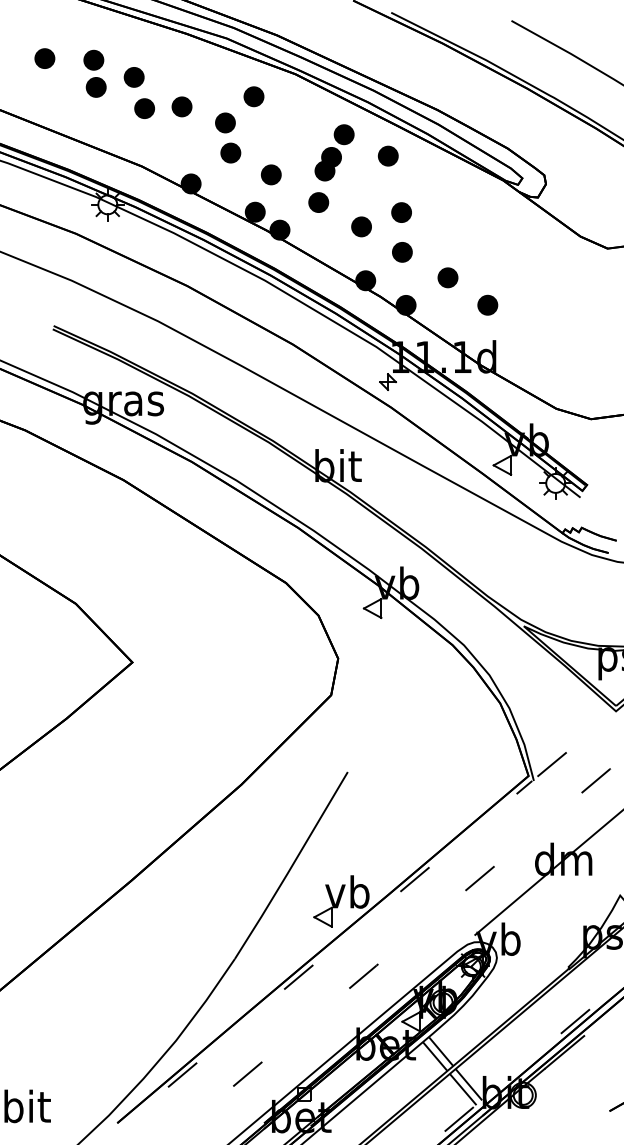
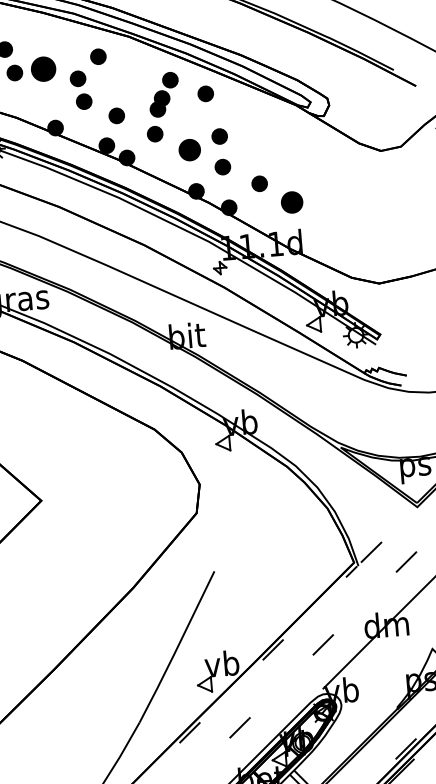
part: (181, 106) -> (43, 68), size x1.6
part: (361, 226) -> (189, 149), size x1.4
part: (487, 304) -> (291, 201), size x1.4

